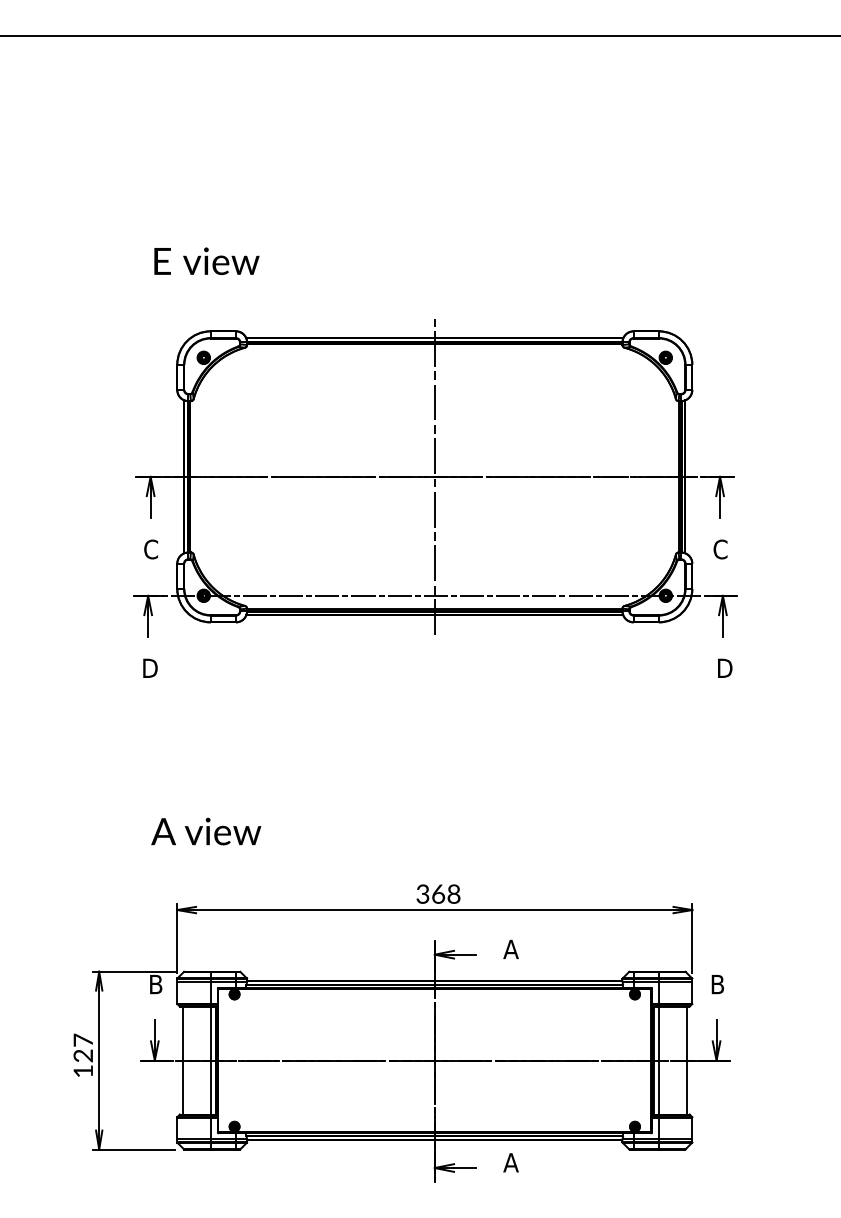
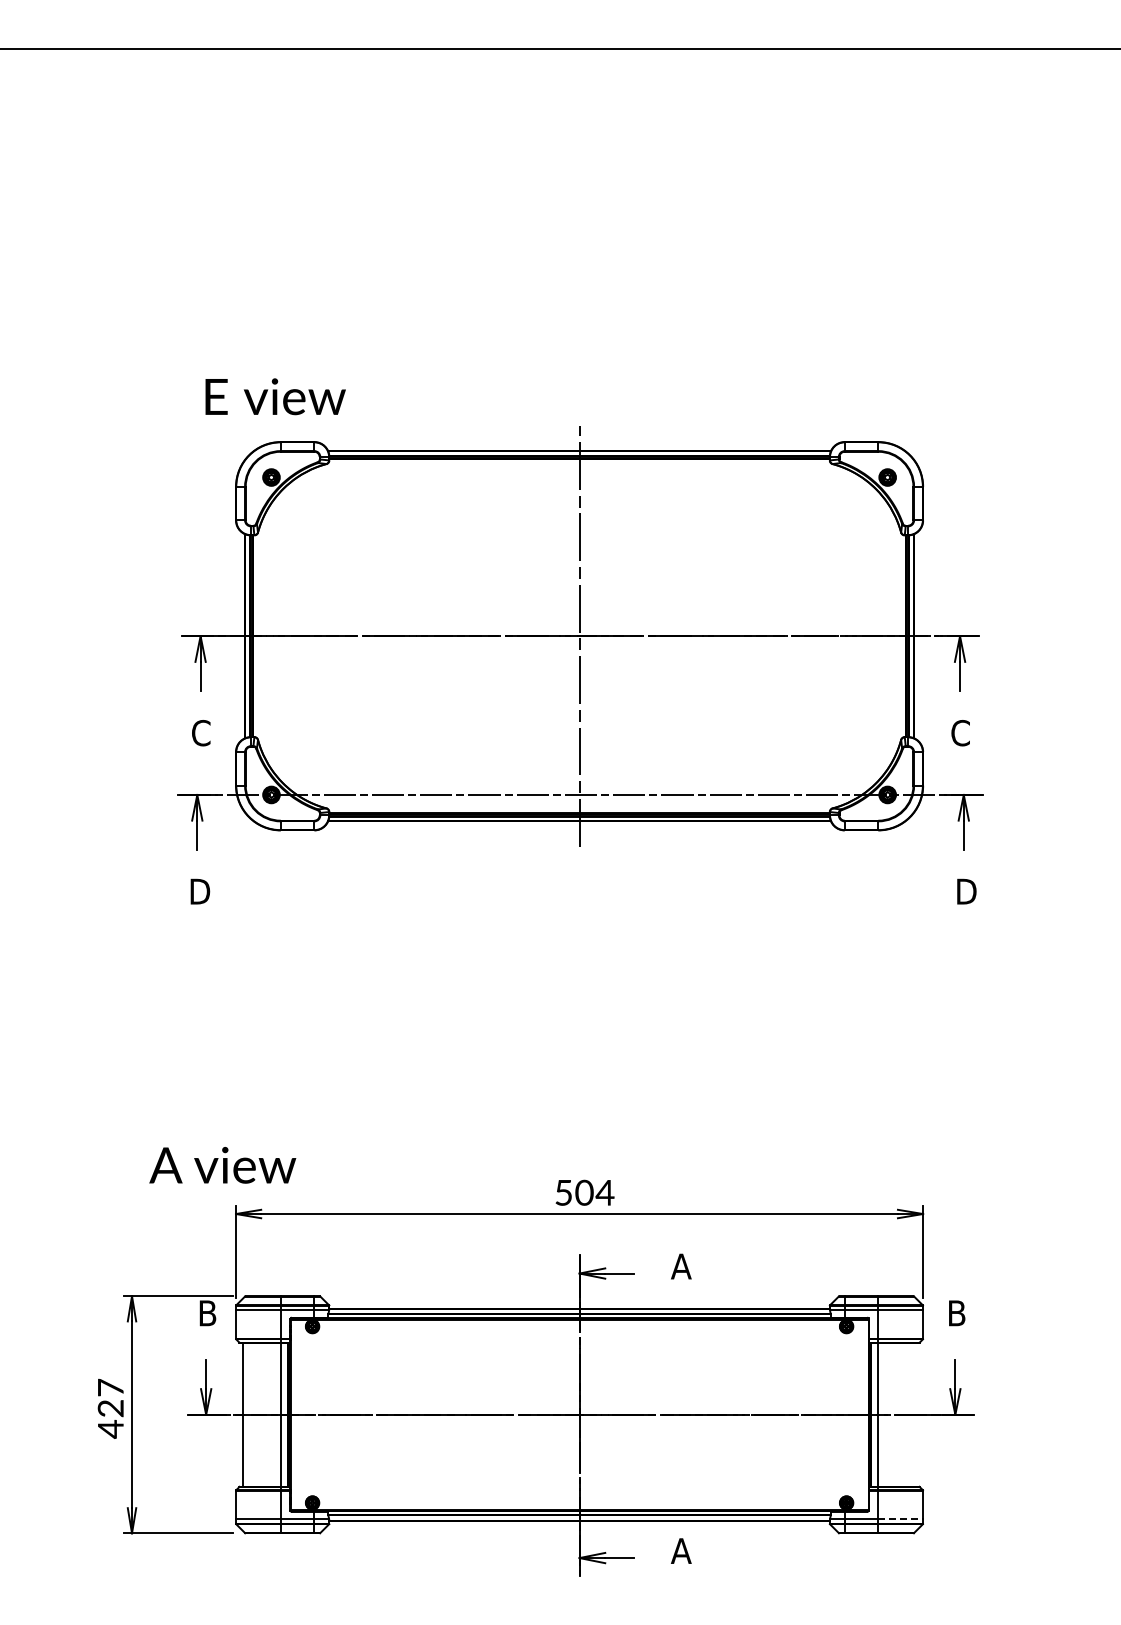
text: (206, 261) -> (275, 396), moved
text: (206, 831) -> (222, 1165), moved
text: (438, 893) -> (584, 1192), 368 -> 504
line: (686, 1060) -> (915, 1414), removed
text: (83, 1070) -> (110, 1428), 127 -> 427
line: (676, 1139) -> (901, 1519), solid -> dashed

